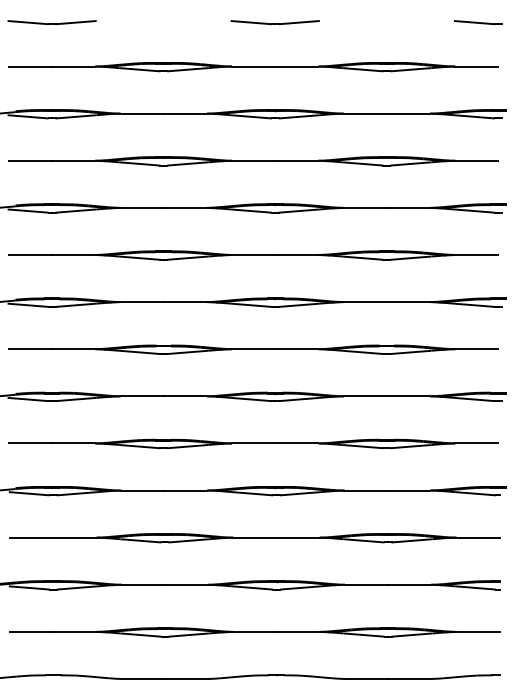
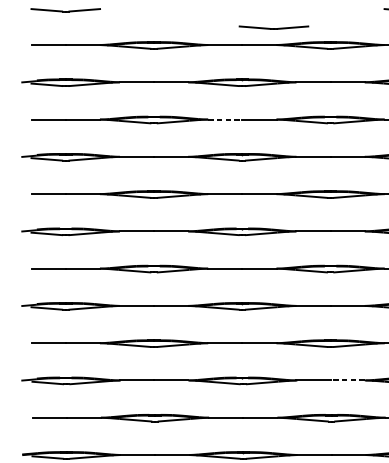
part: (274, 22) -> (273, 27), moved
line: (253, 160) -> (225, 119), solid -> dashed
line: (408, 490) -> (347, 380), solid -> dashed

